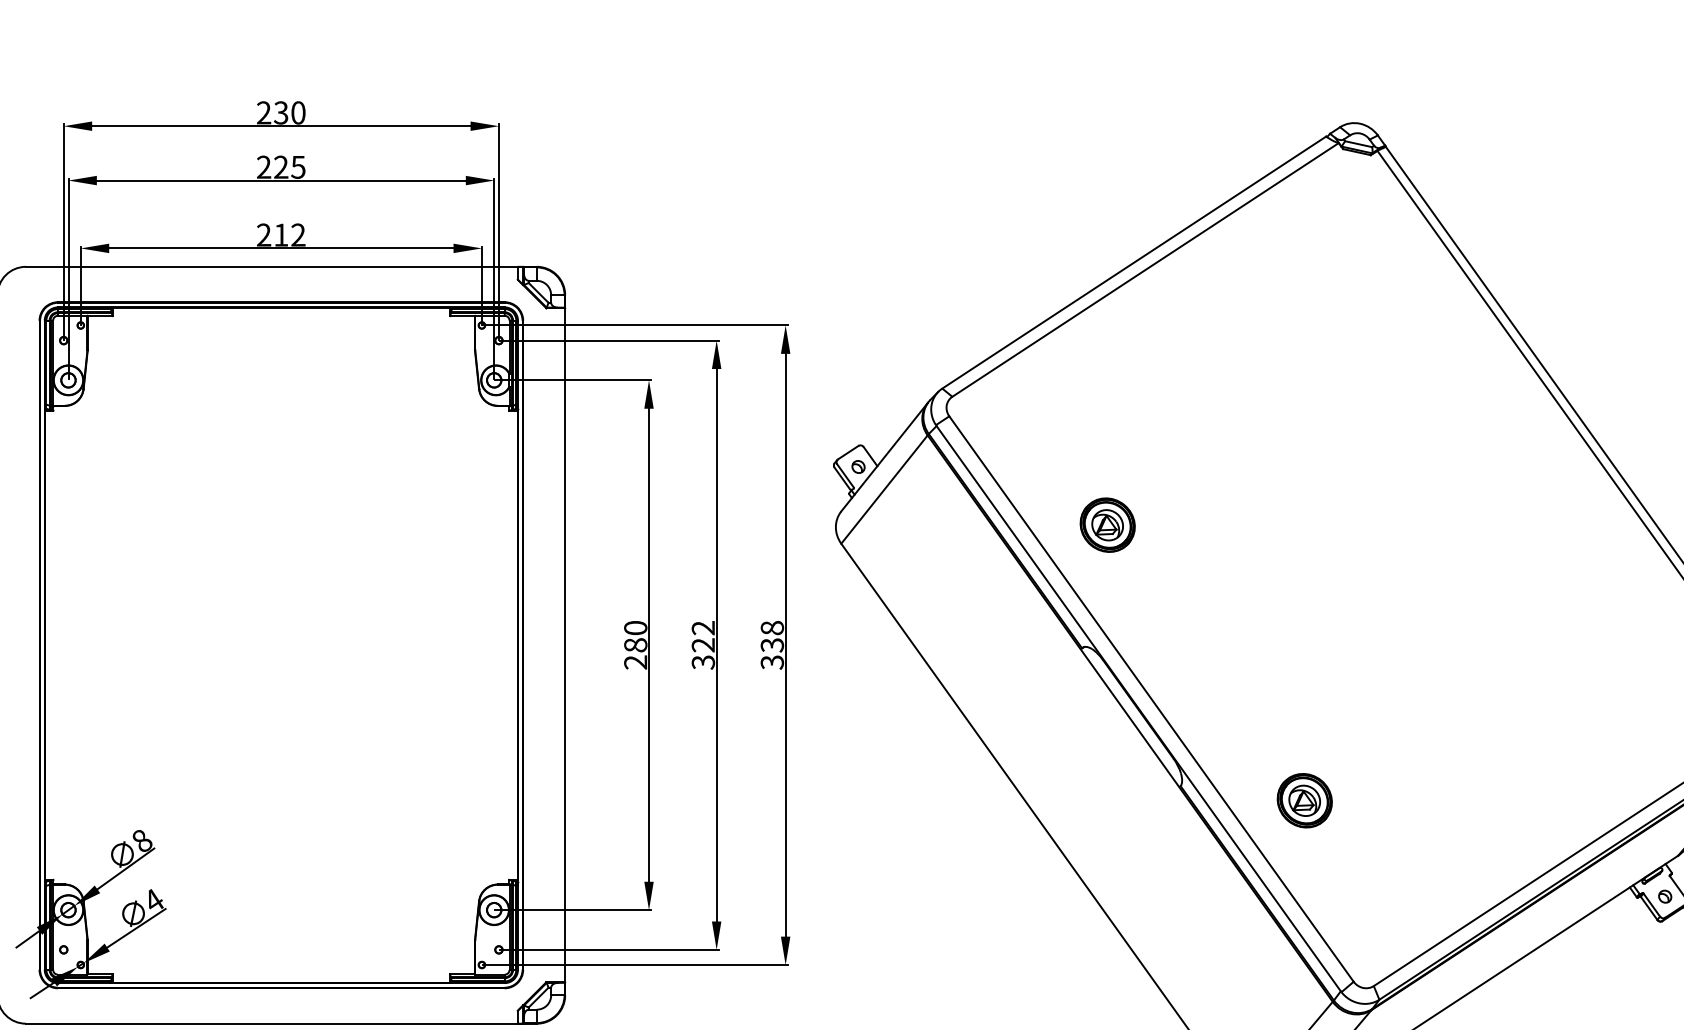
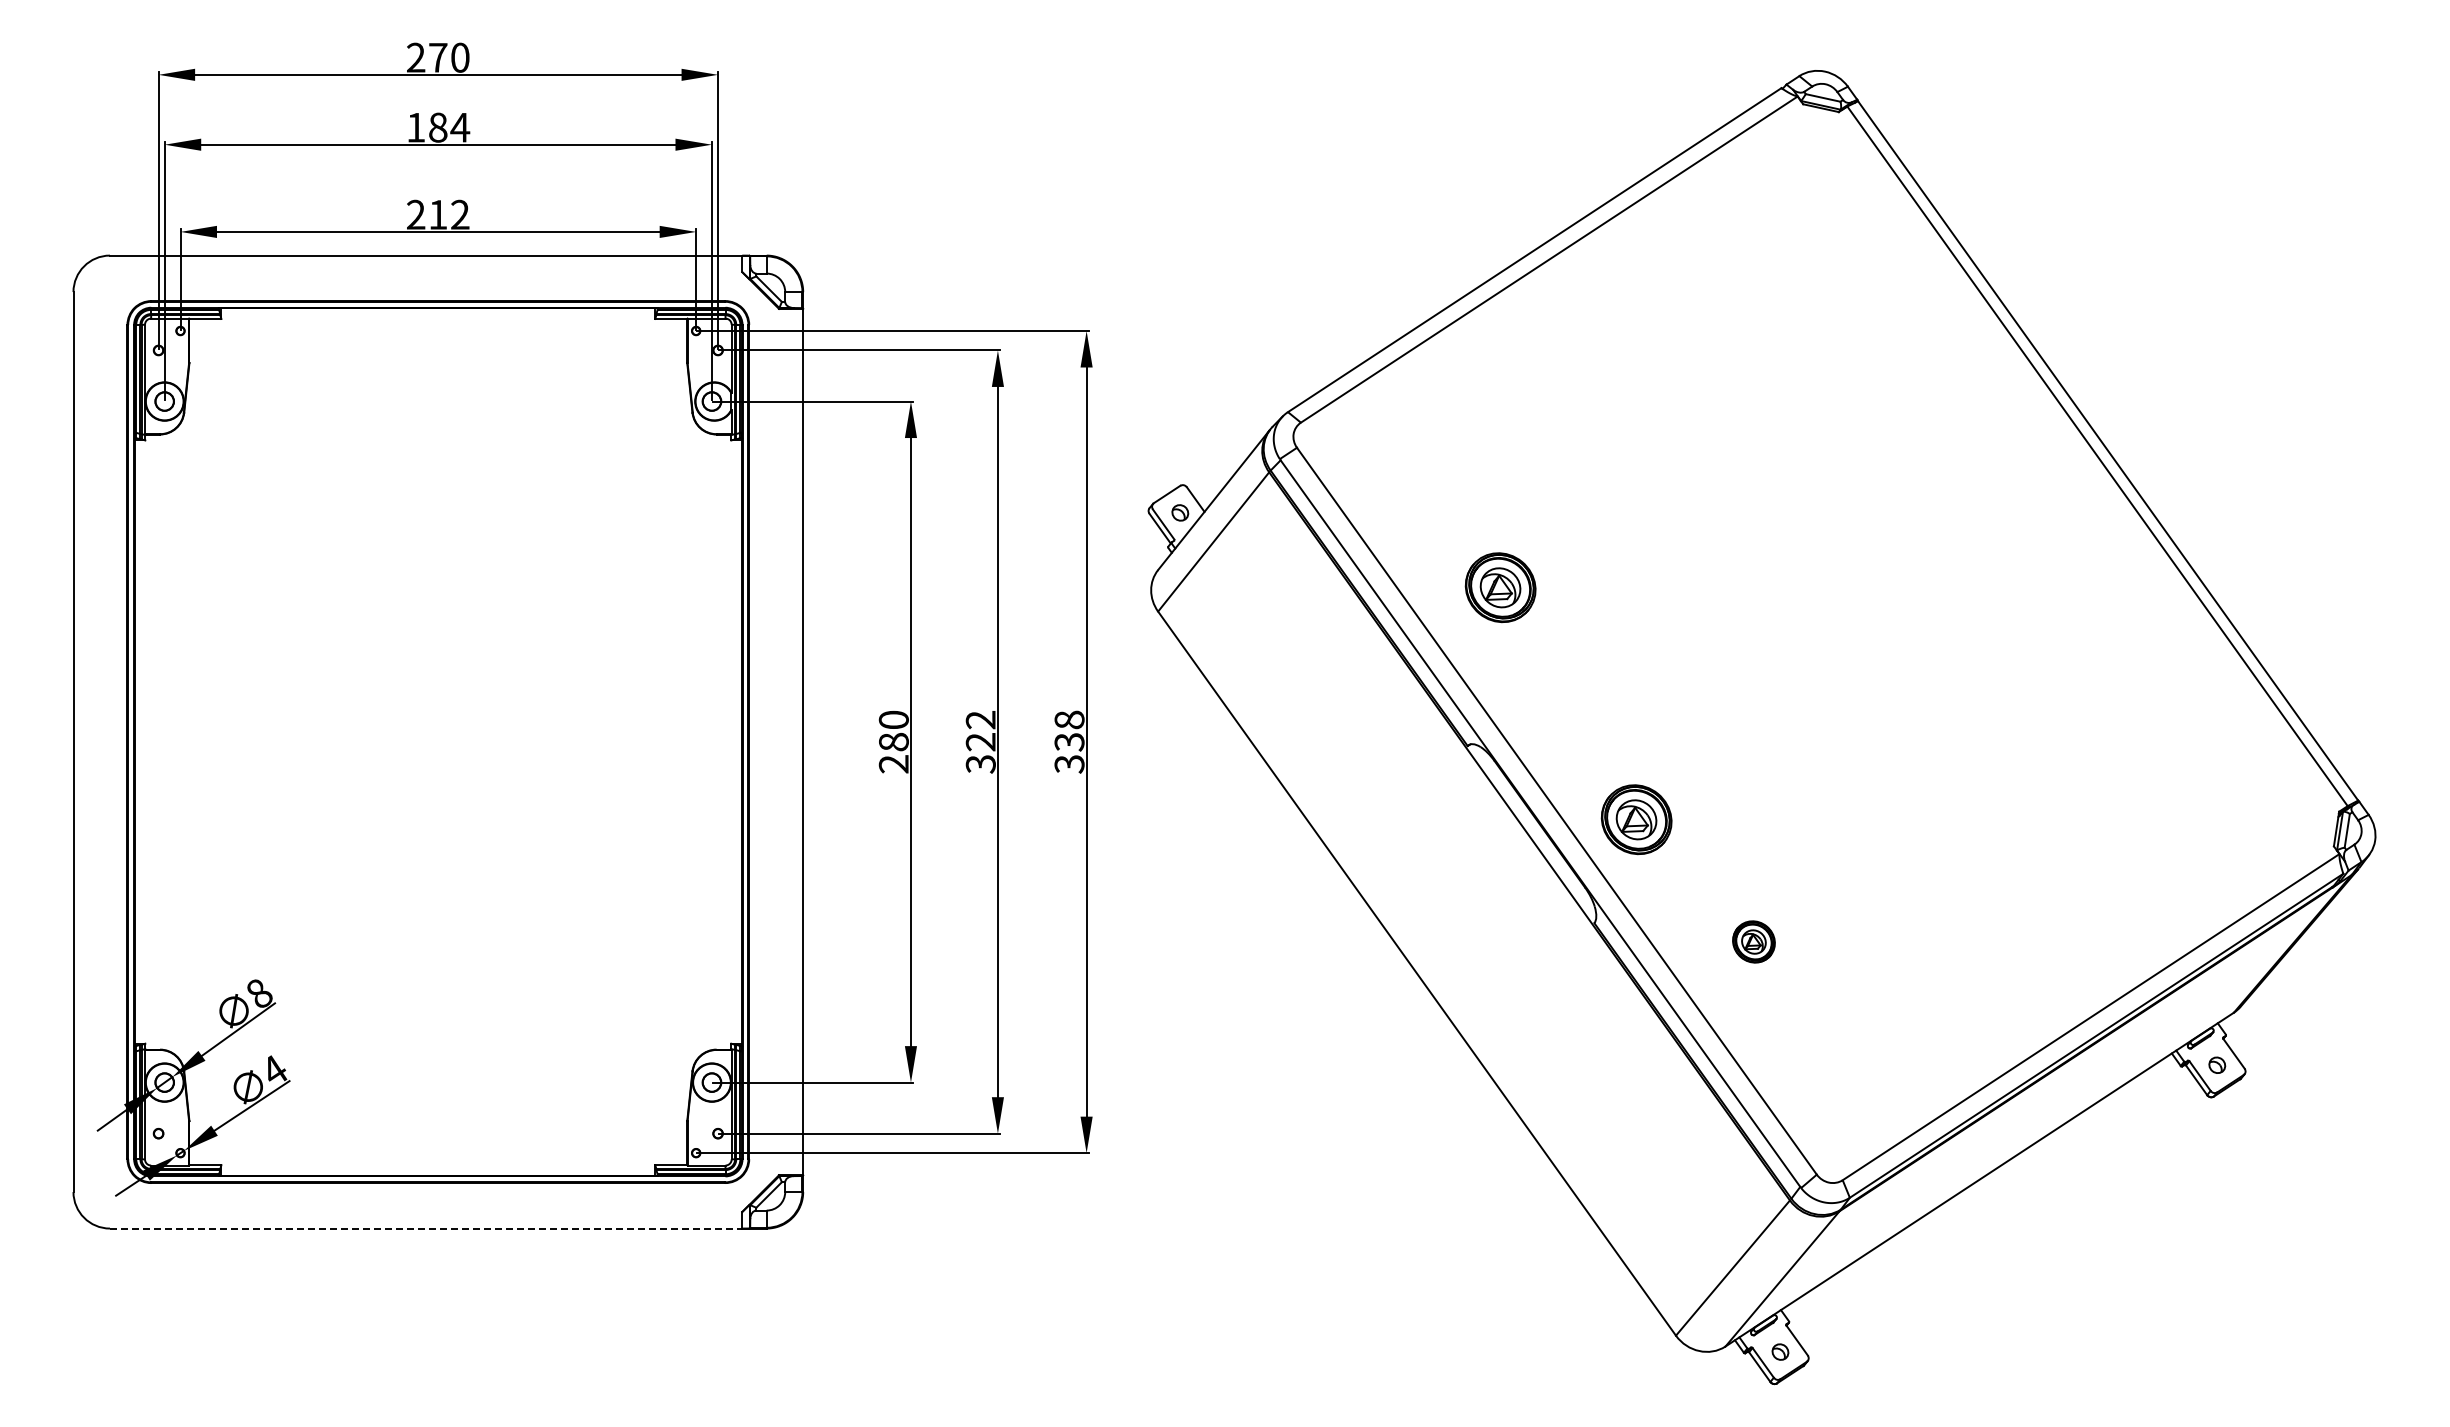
text: (280, 112) -> (437, 57), 230 -> 270
text: (281, 167) -> (438, 127), 225 -> 184
part: (1213, 705) -> (1636, 819), added
part: (1304, 800) -> (1753, 941), size x0.6
line: (272, 1023) -> (426, 1228), solid -> dashed

